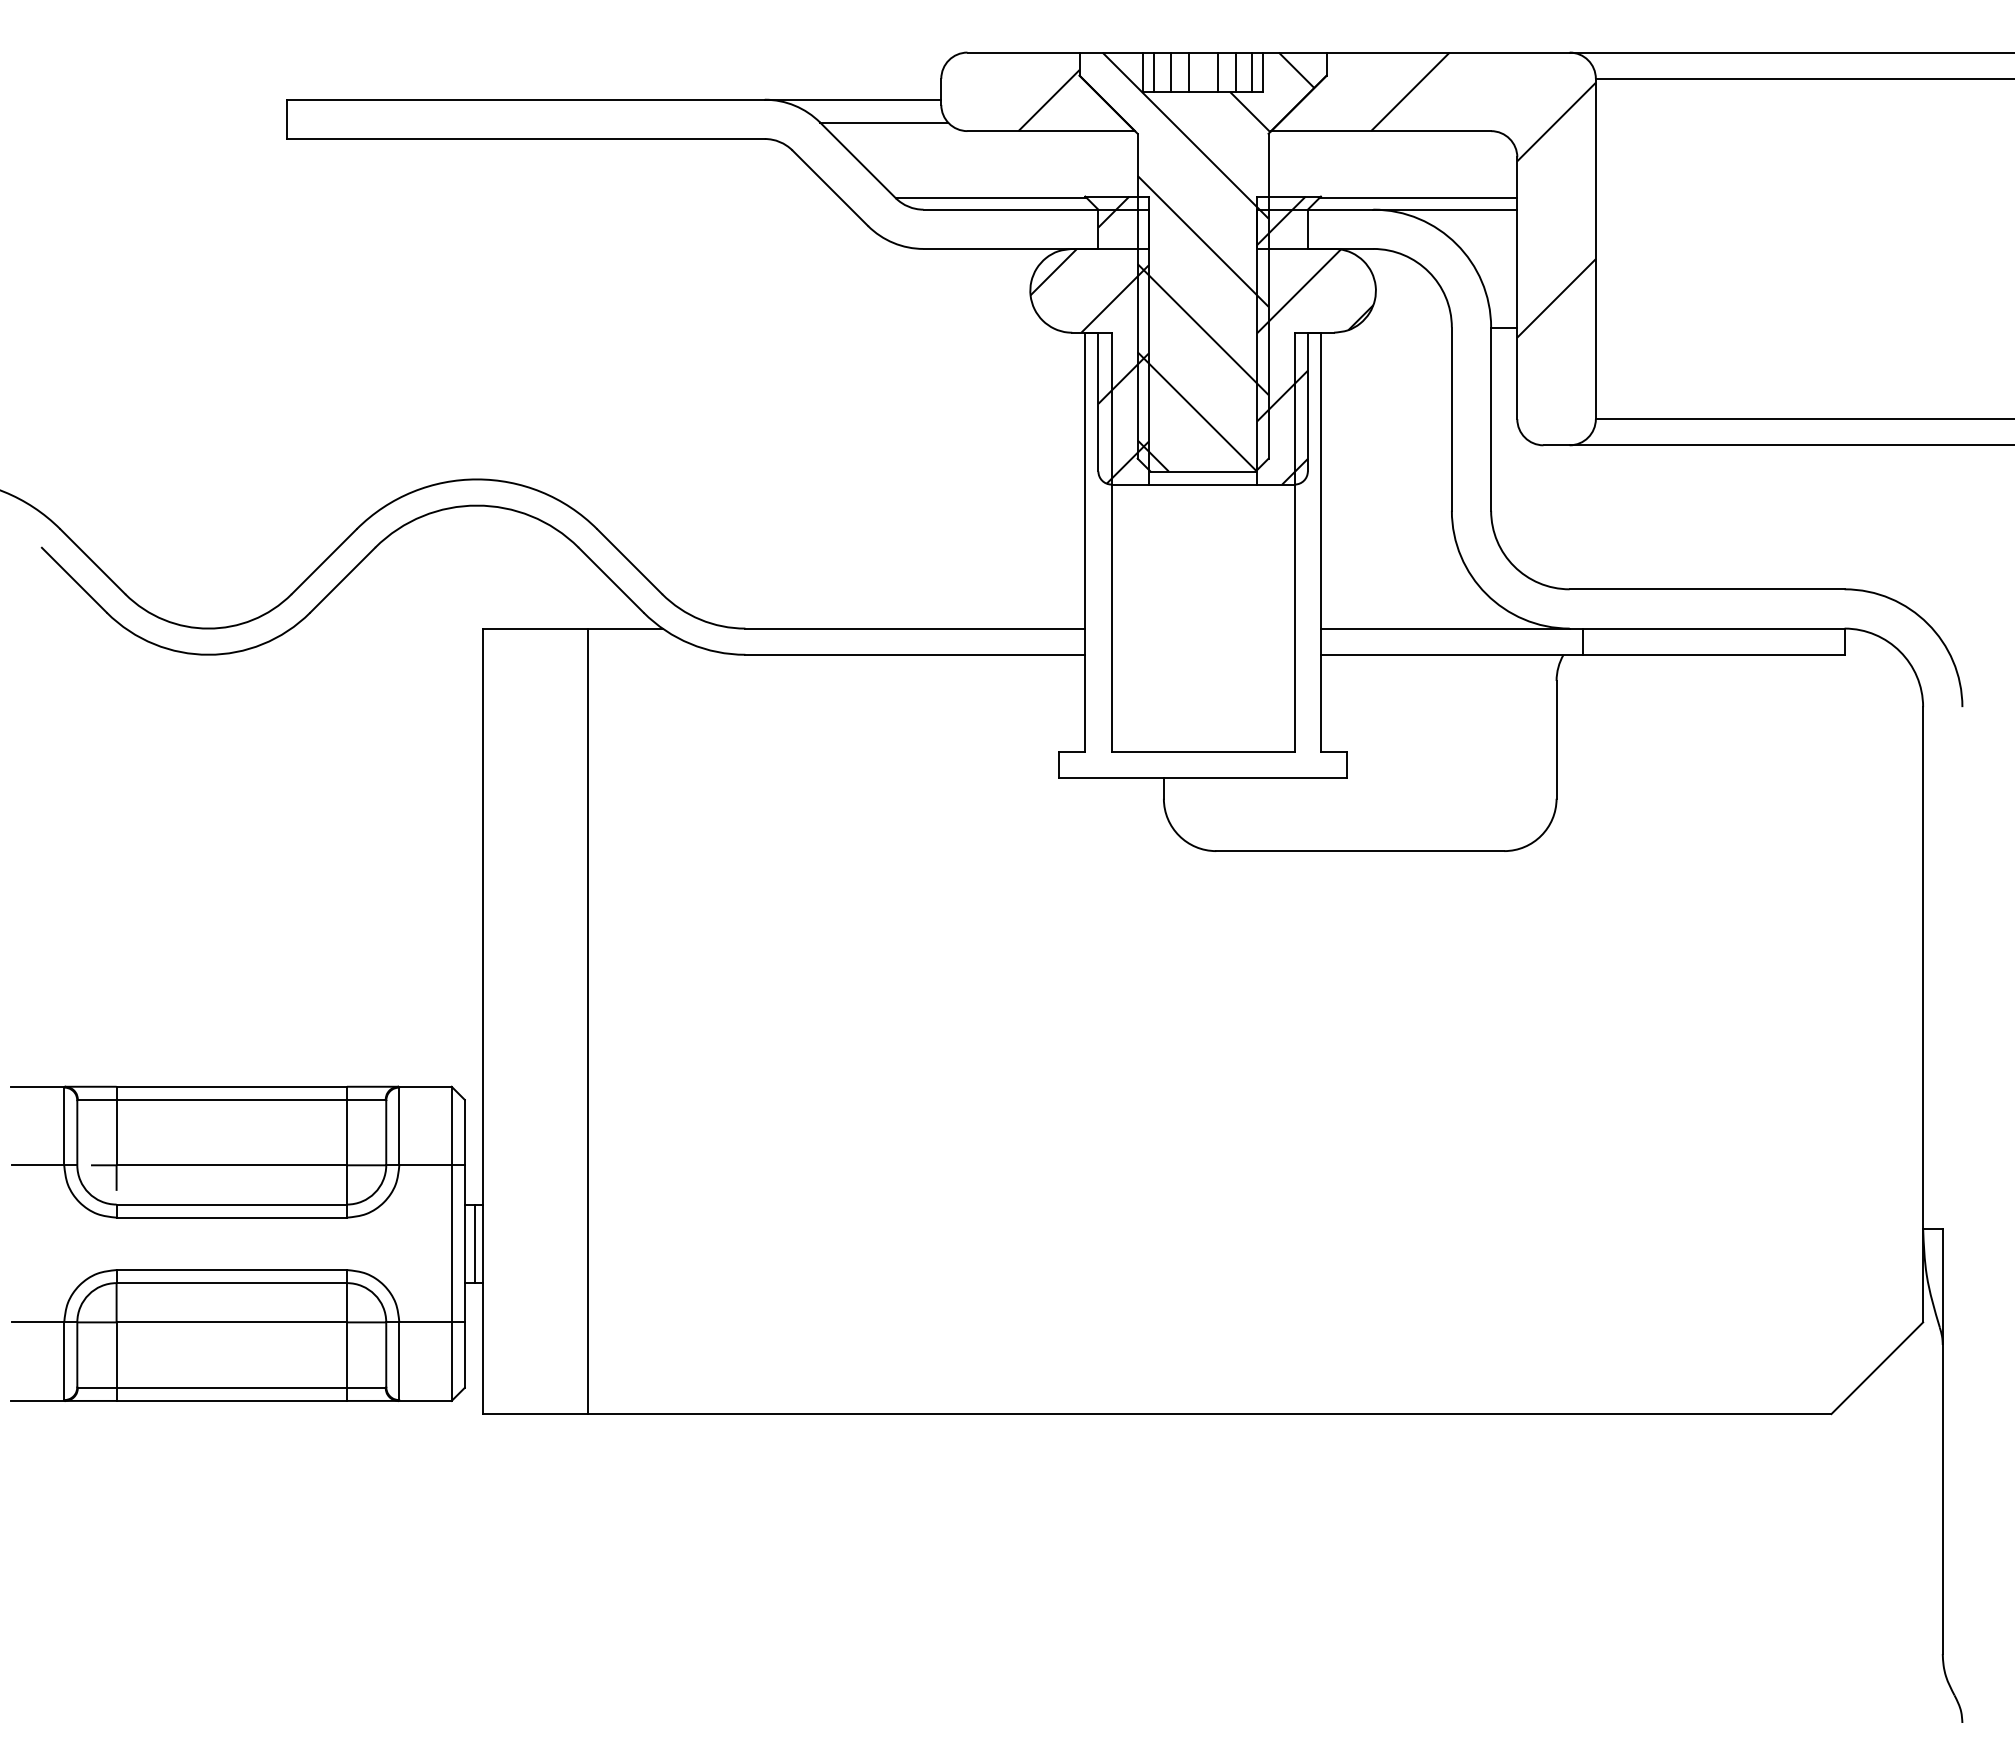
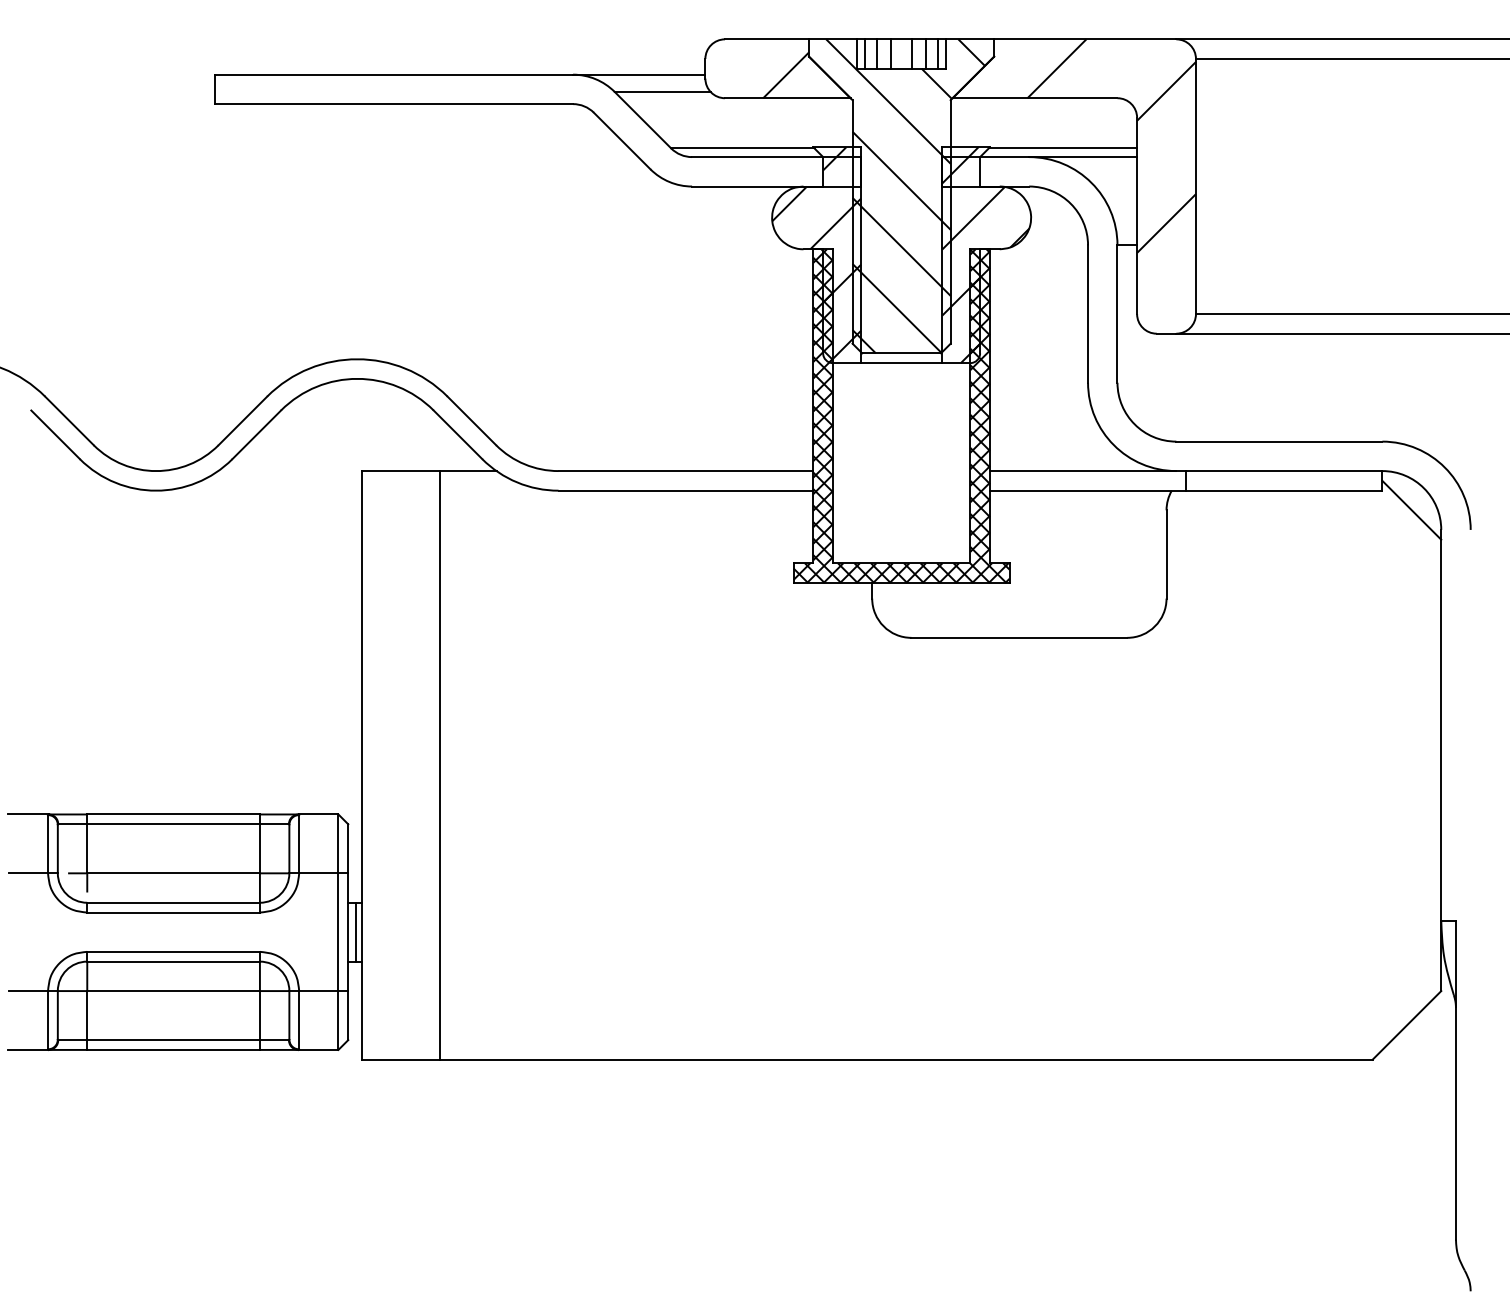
hatch: (1203, 554) -> (901, 415), added
line: (1883, 680) -> (1411, 509), added

